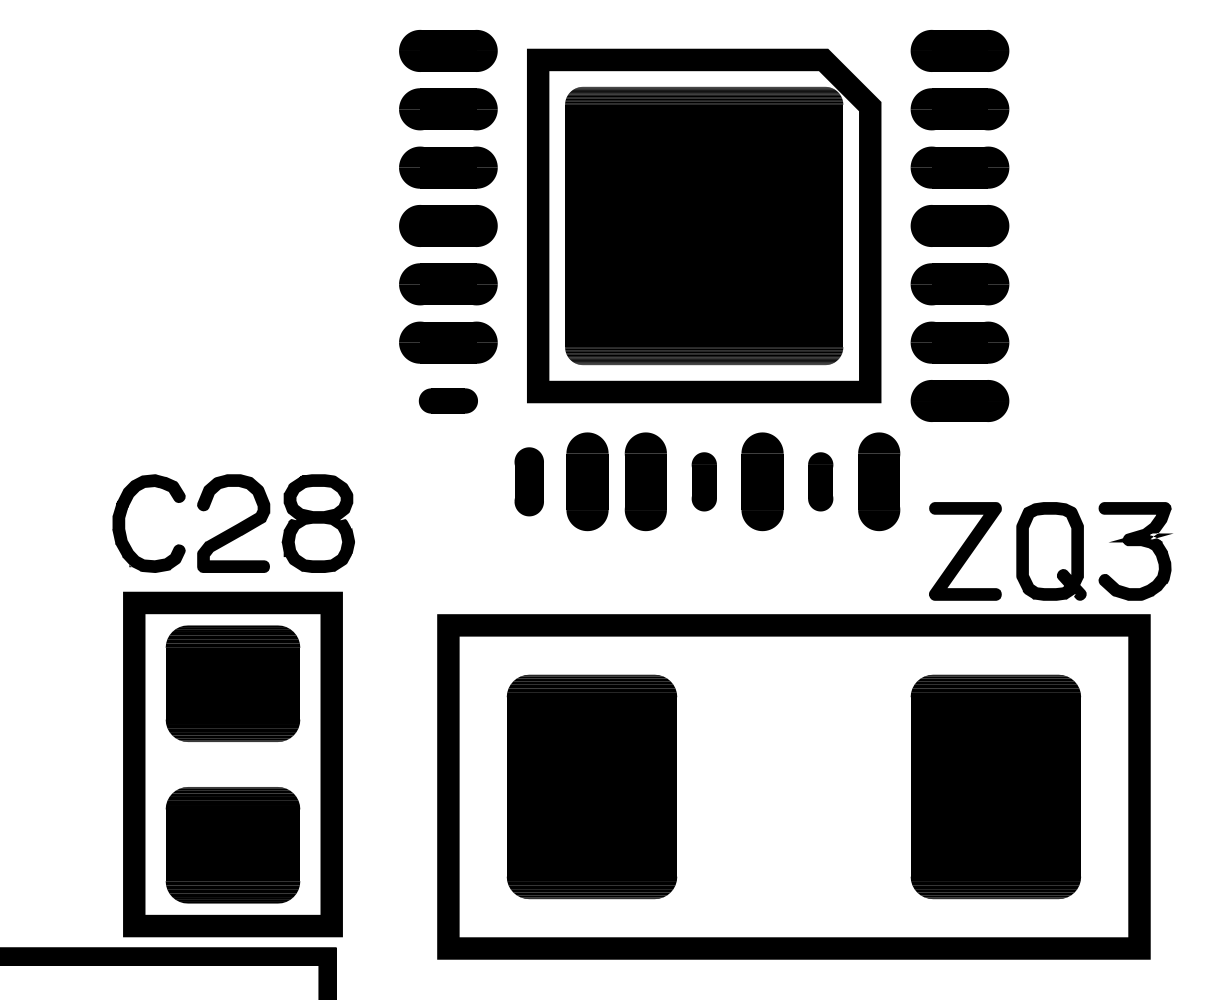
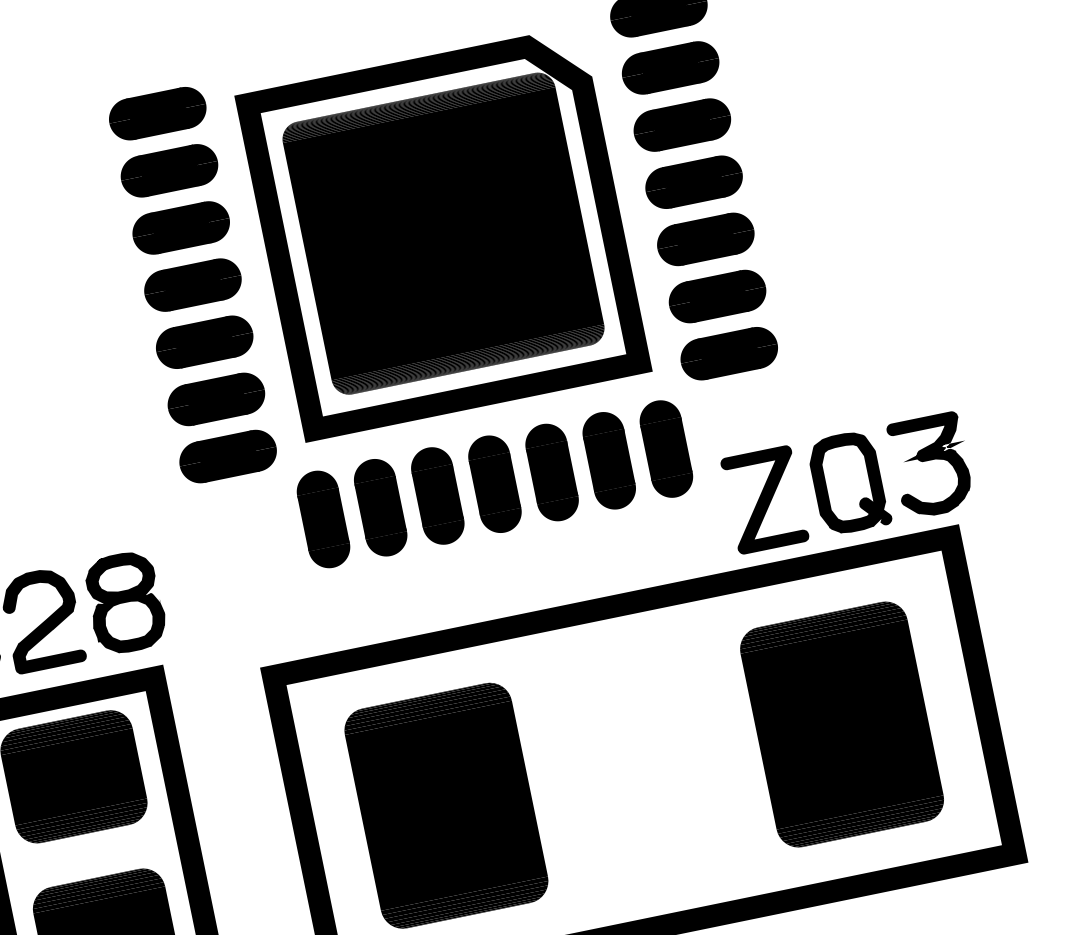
part: (448, 400) -> (228, 456), size x1.67
part: (529, 481) -> (323, 519), size x1.43
part: (704, 481) -> (495, 483), size x1.67
part: (820, 481) -> (608, 460), size x1.67

